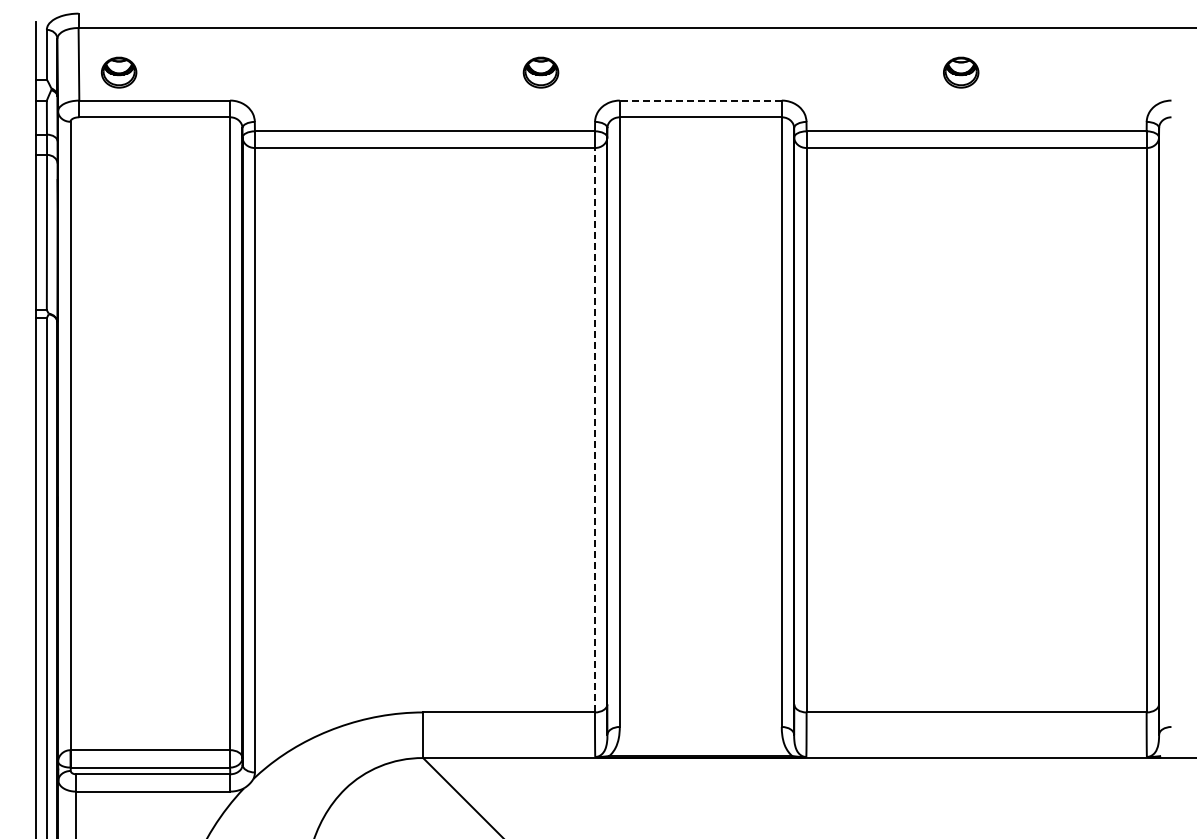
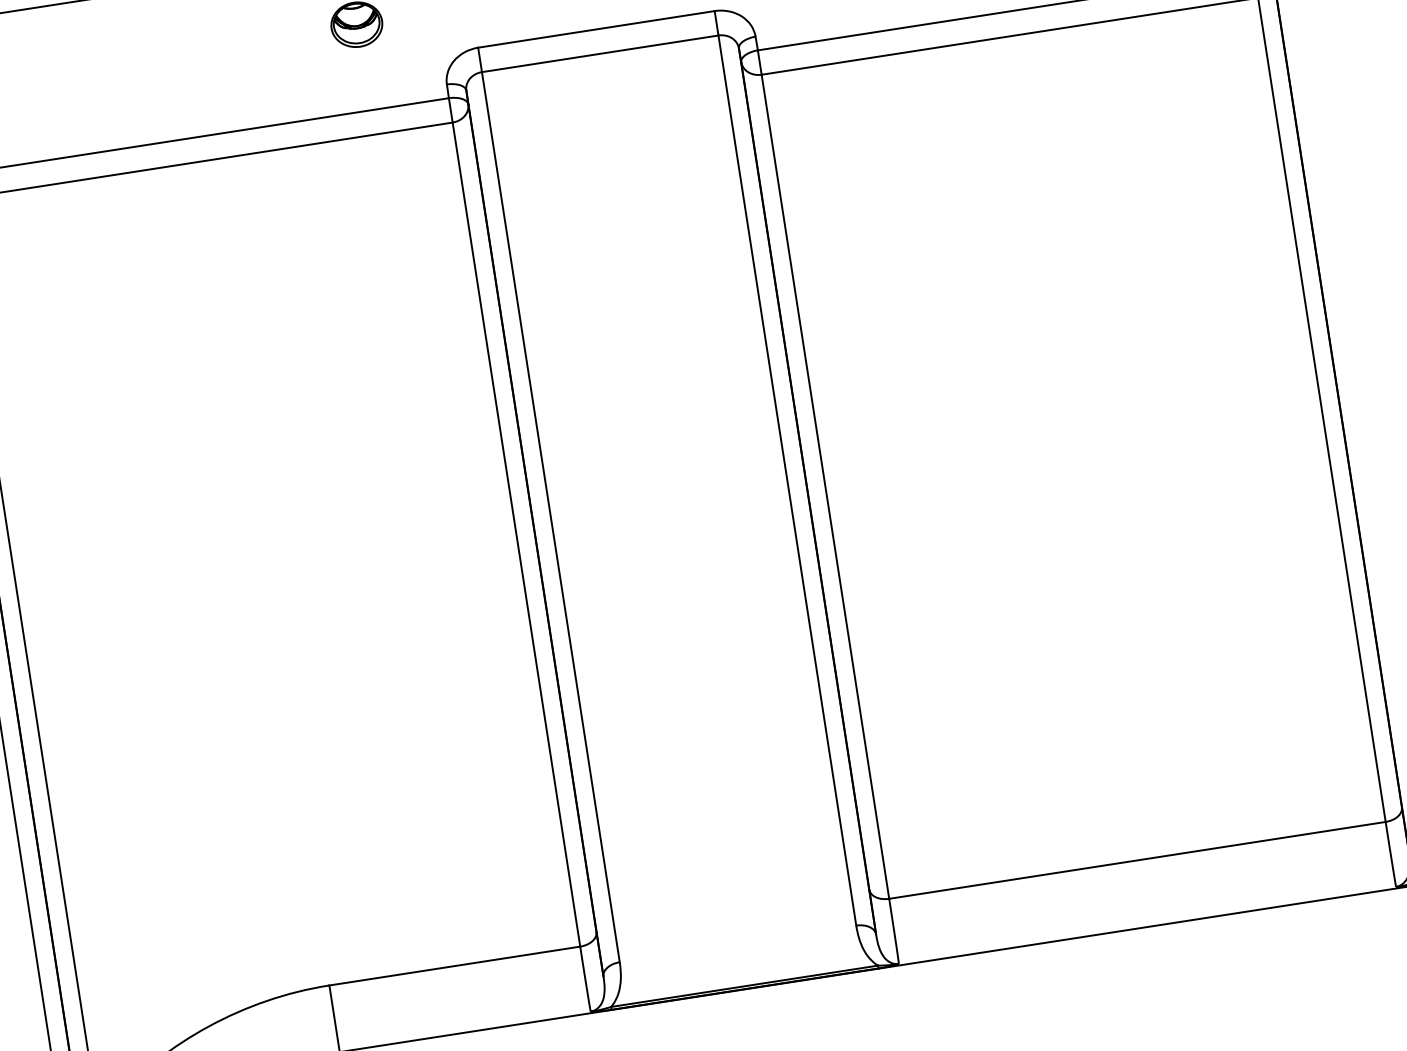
line: (700, 100) -> (595, 29), dashed -> solid
line: (594, 429) -> (515, 533), dashed -> solid

